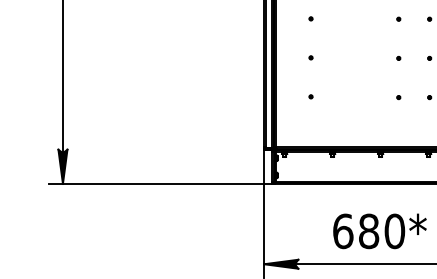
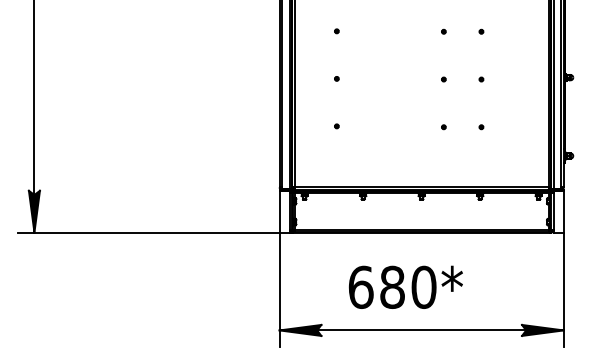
text: (379, 230) -> (405, 286), moved

